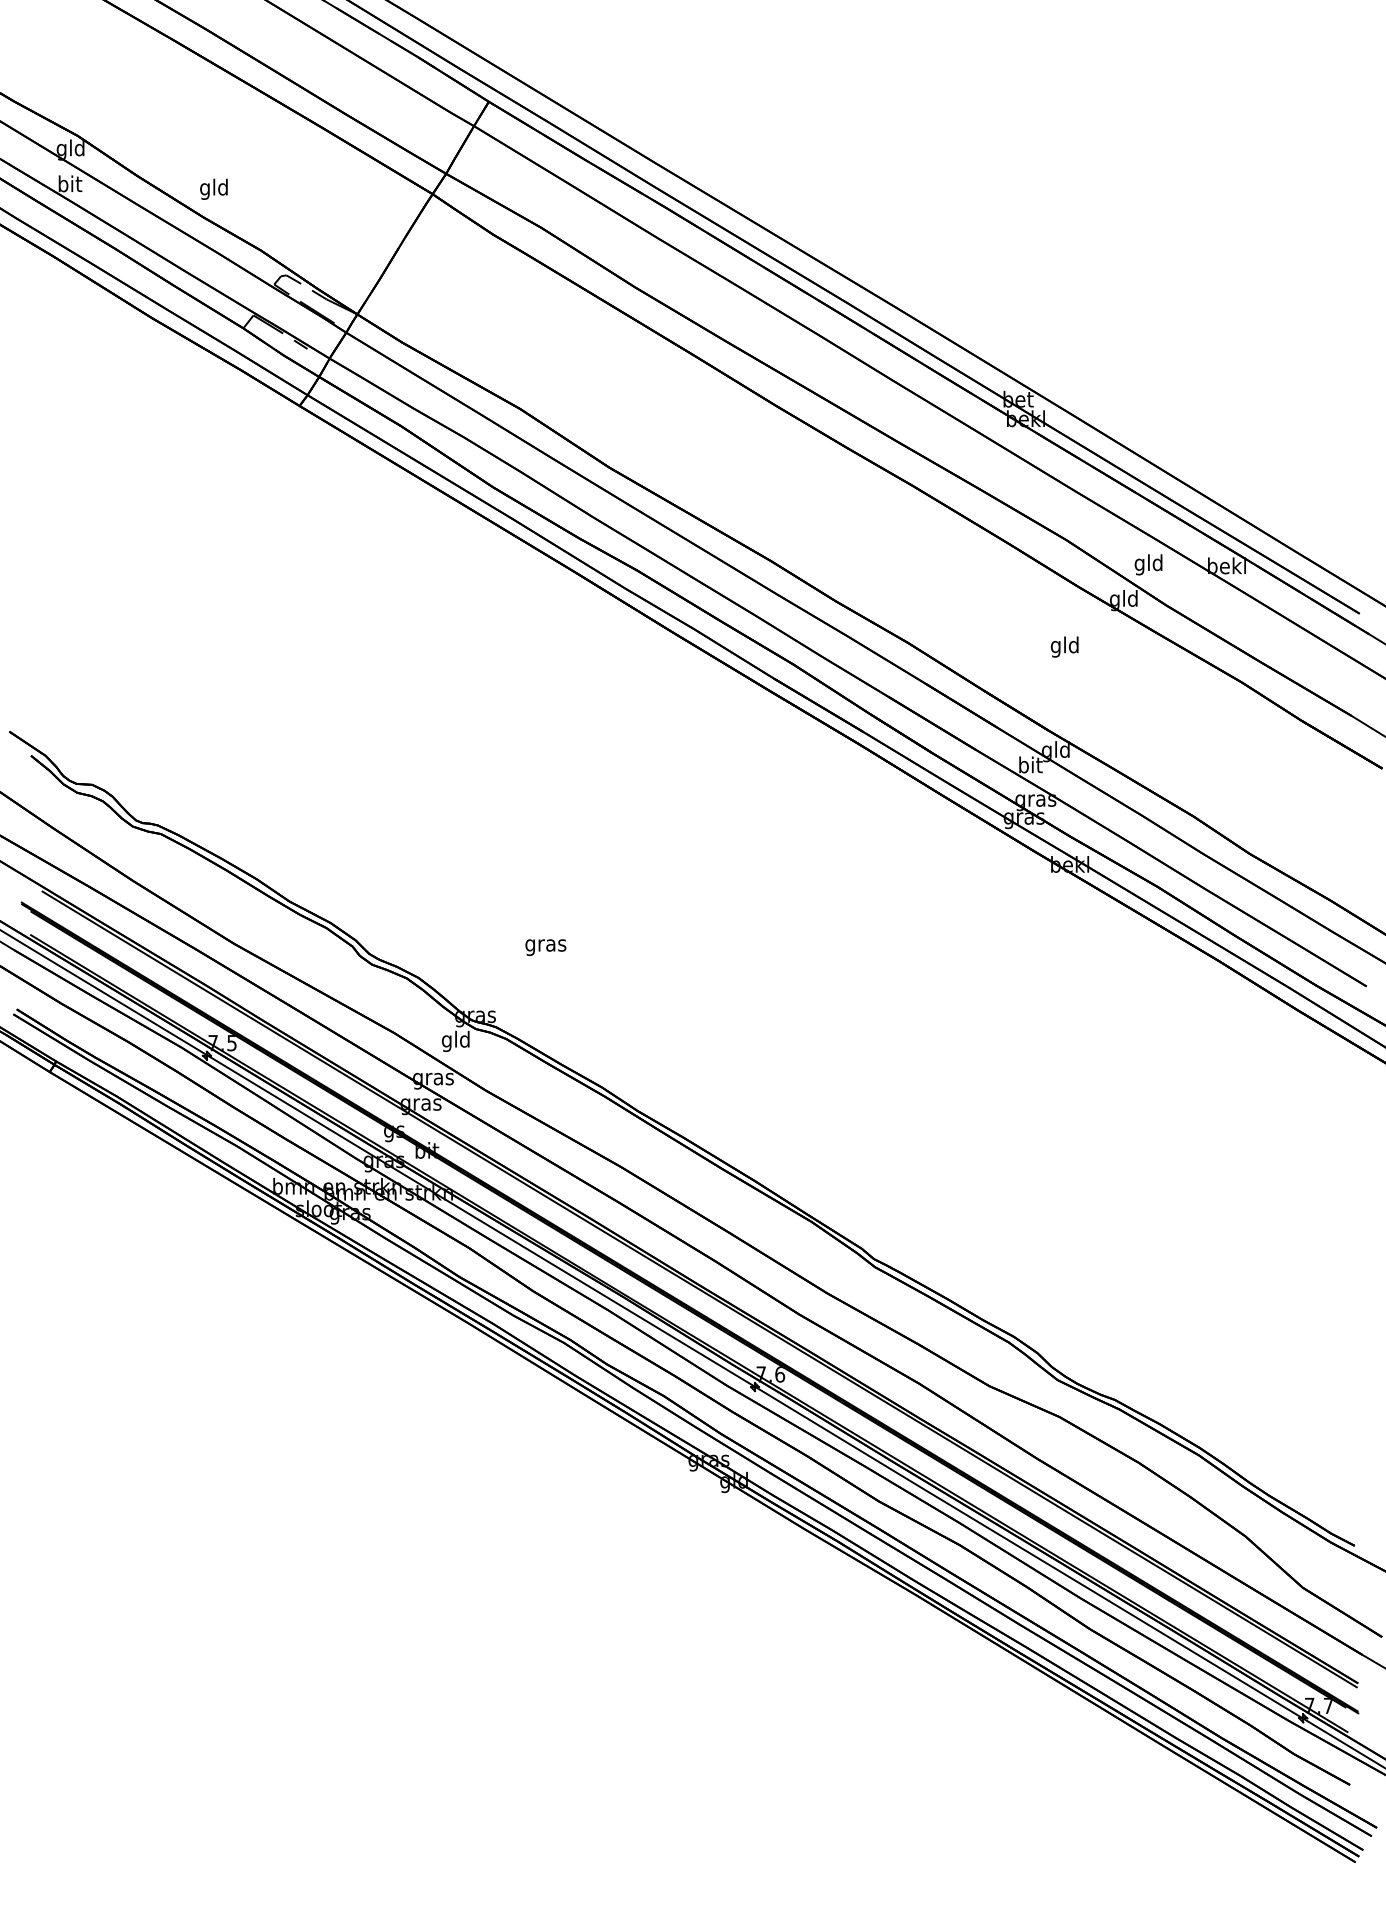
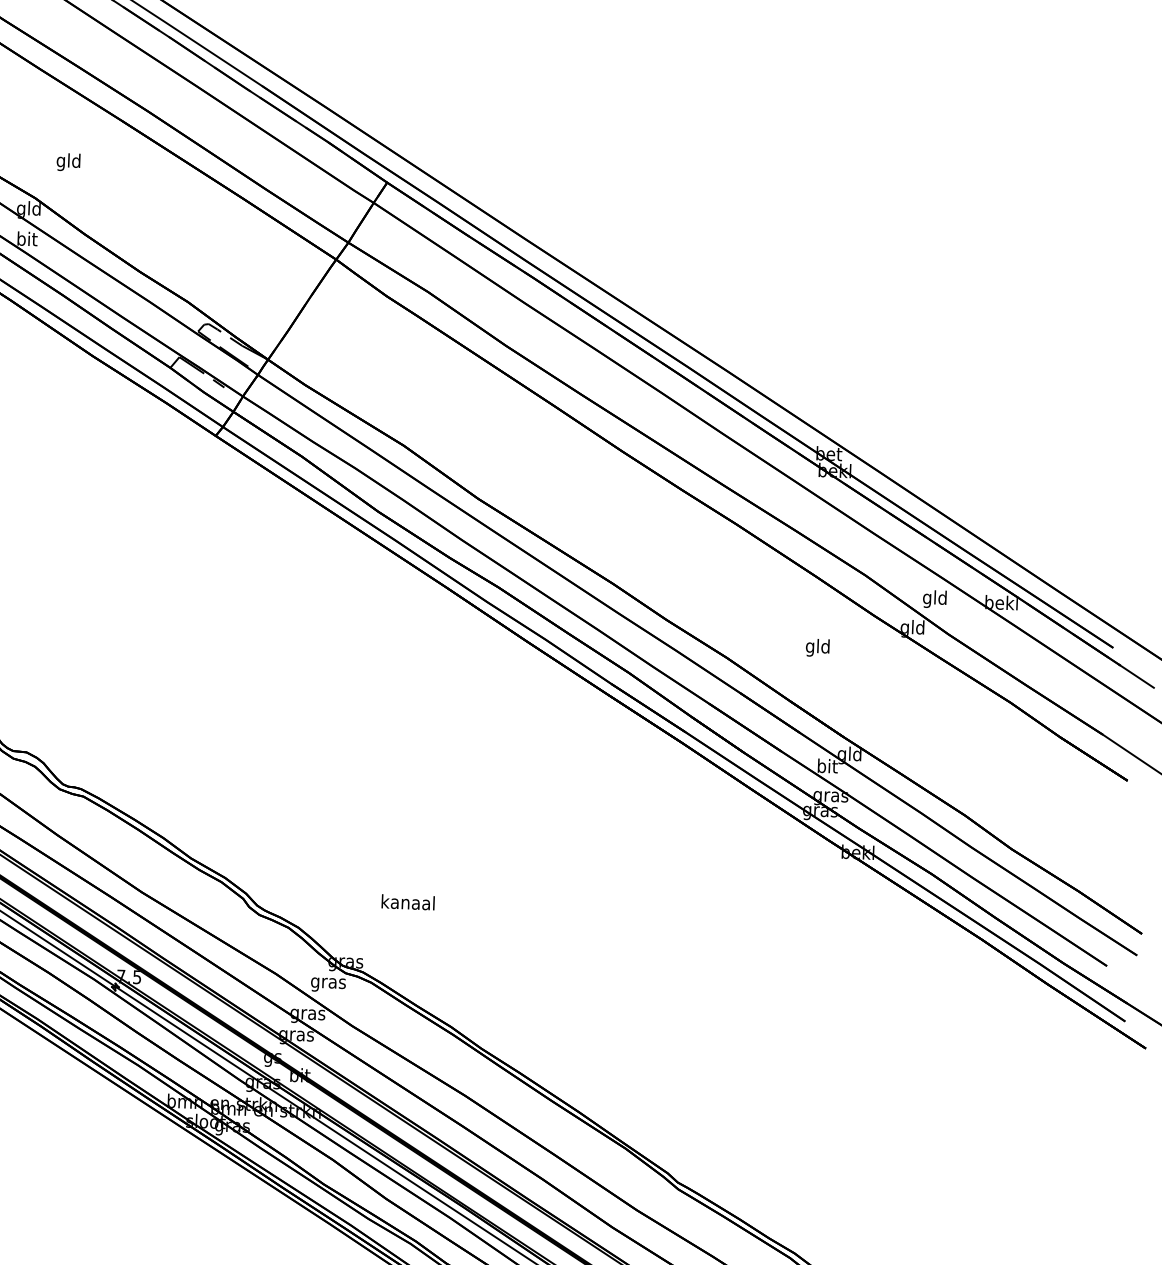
text: (213, 188) -> (68, 161), moved
text: (1064, 646) -> (817, 647), moved
text: (545, 944) -> (407, 903), gras -> kanaal
text: (455, 1041) -> (327, 983), gld -> gras

